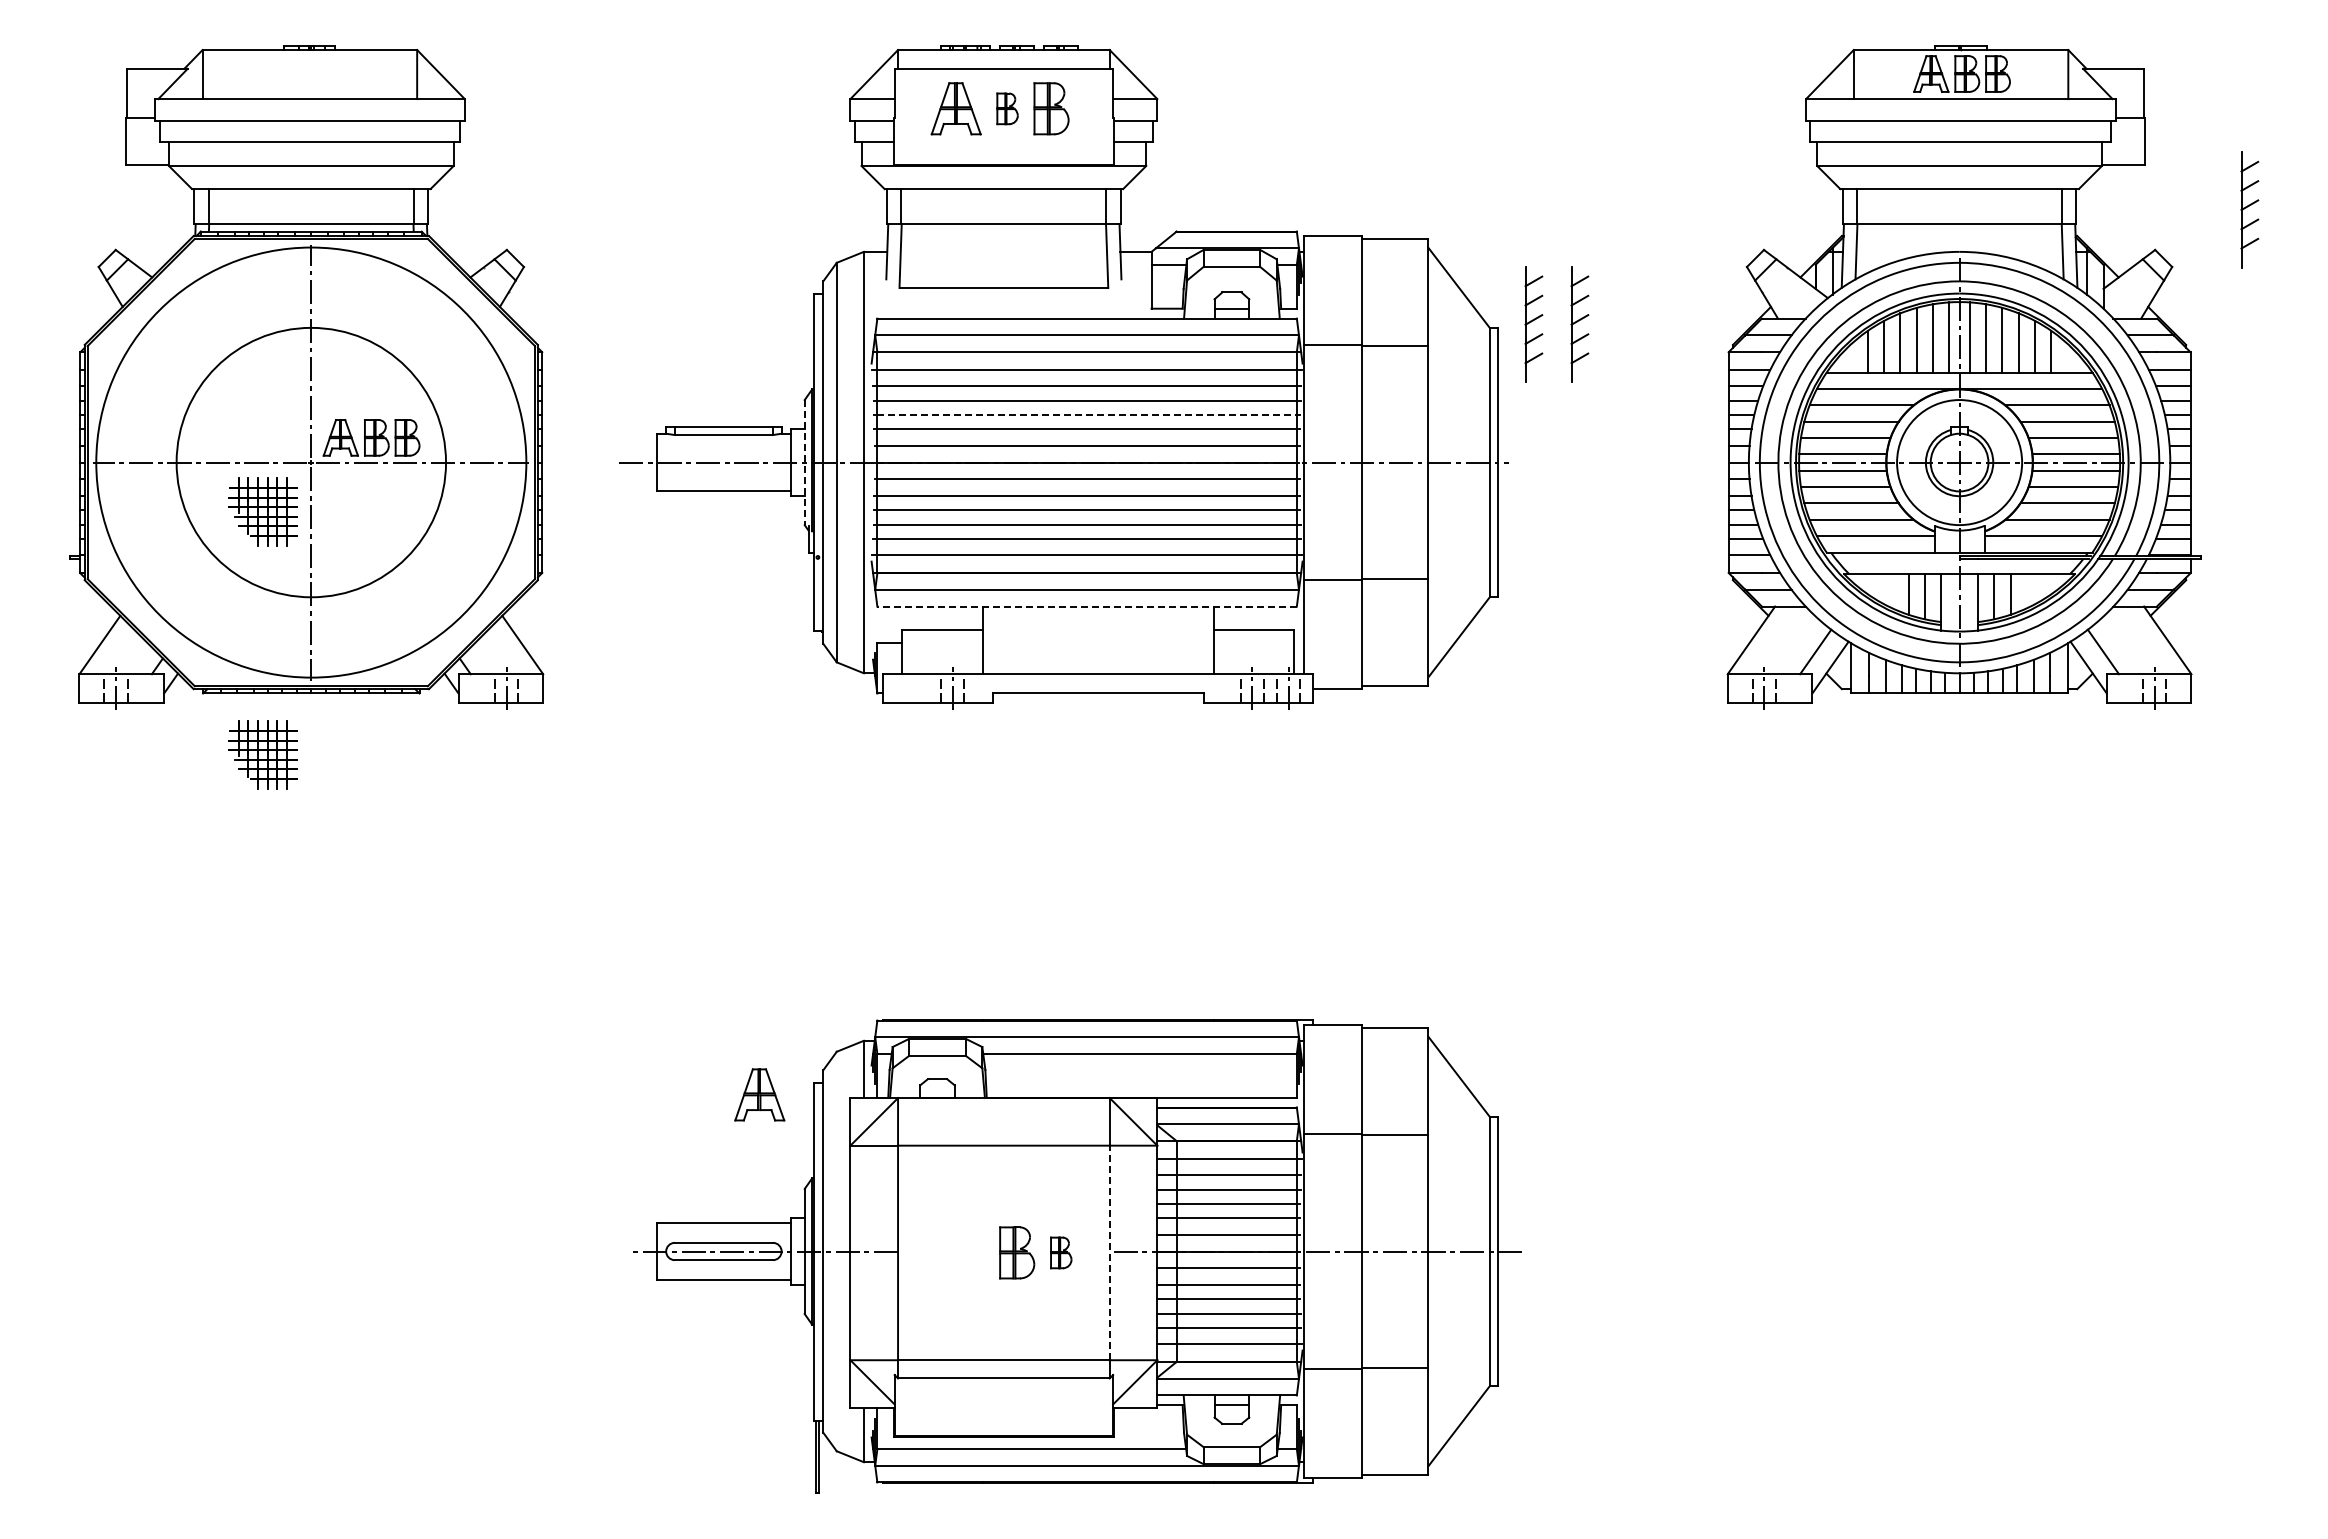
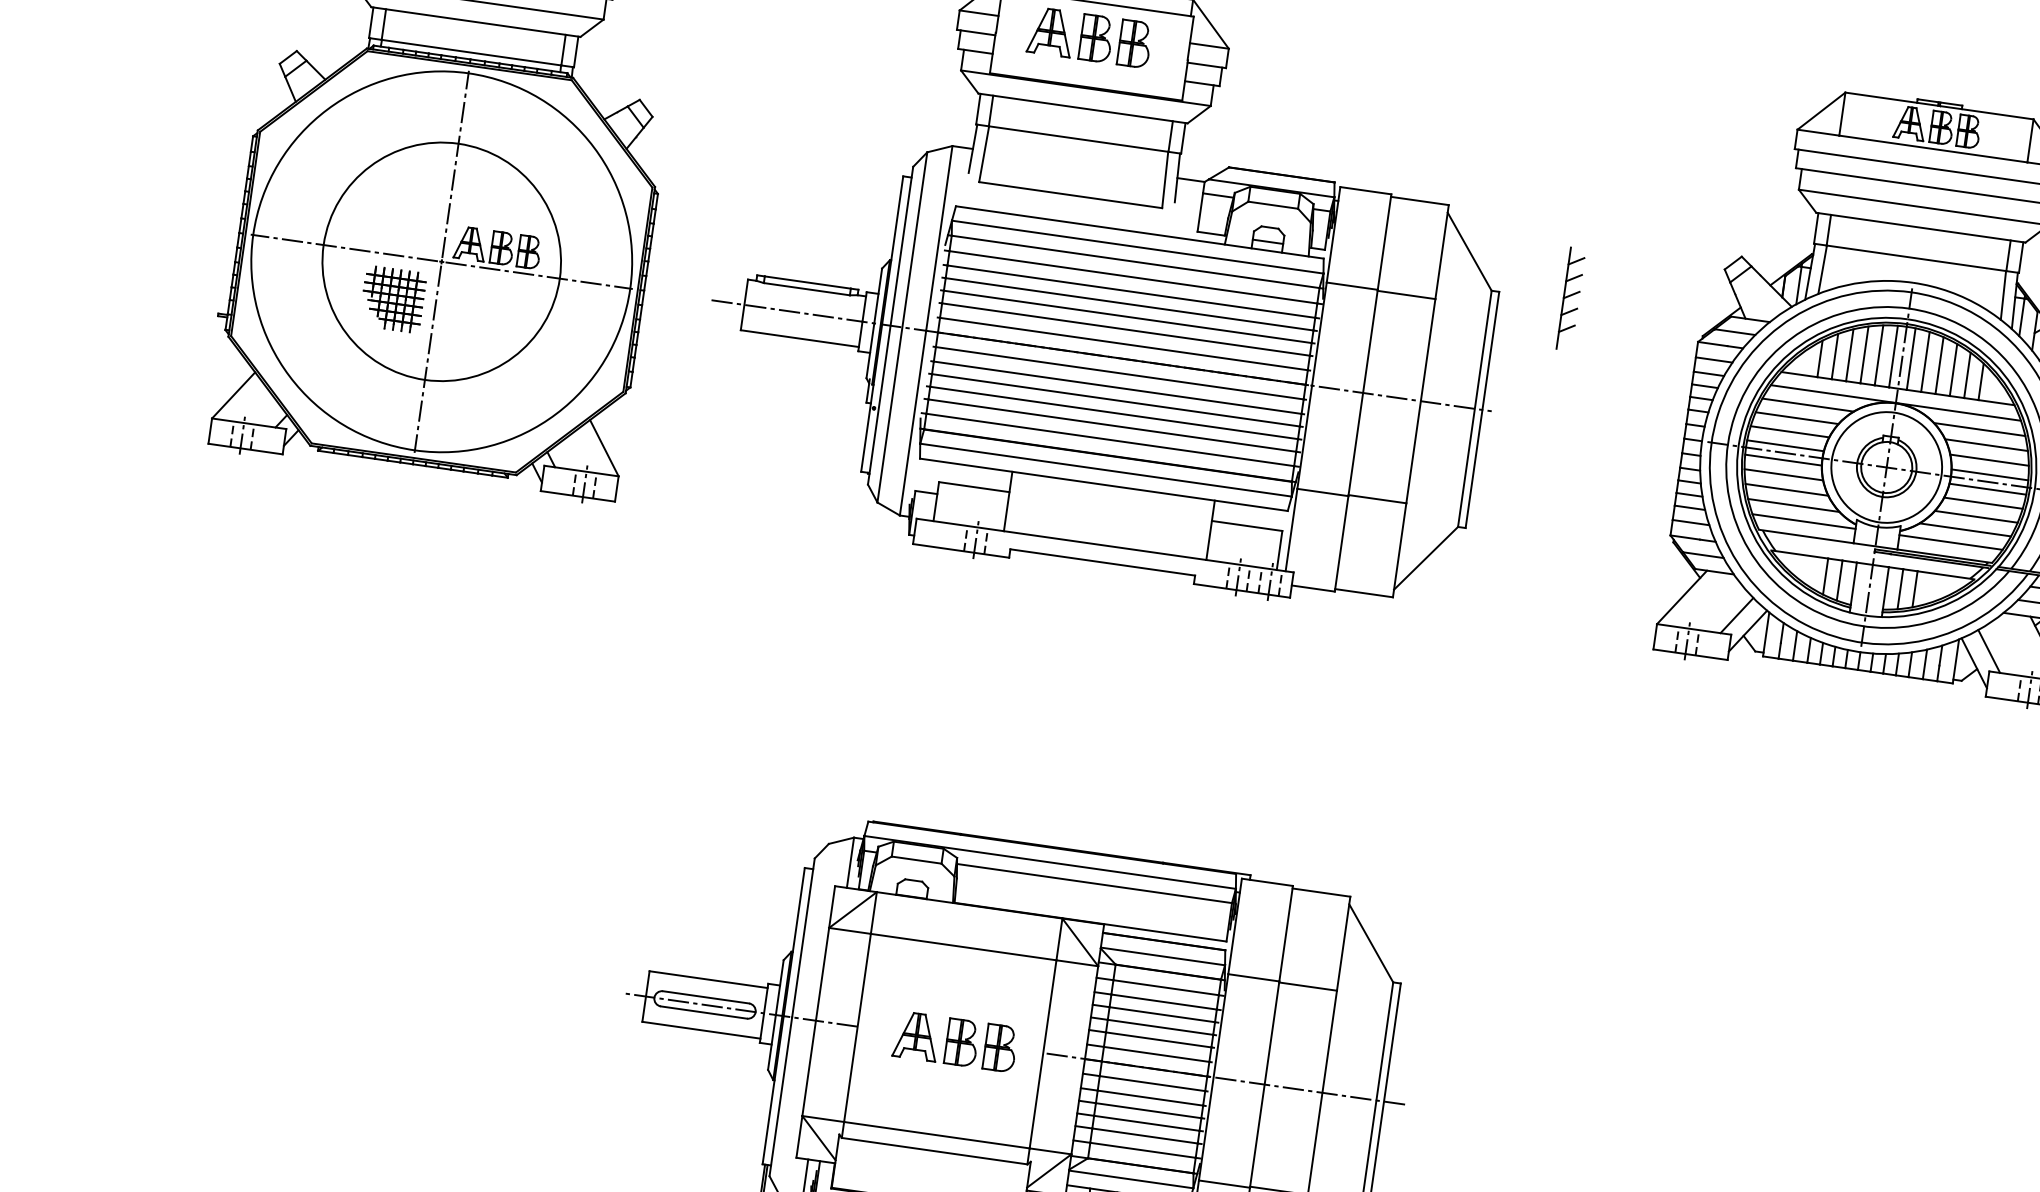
part: (1007, 108) -> (1096, 38), size x1.67
part: (1533, 324) -> (1530, 293), removed
line: (1087, 414) -> (1128, 316), dashed -> solid
line: (804, 462) -> (874, 323), dashed -> solid
line: (1087, 606) -> (1104, 484), dashed -> solid
part: (262, 754) -> (362, 511), removed
part: (759, 1094) -> (916, 1035), moved
part: (1061, 1252) -> (1000, 1047), size x1.67
line: (1109, 1252) -> (1042, 1053), dashed -> solid

